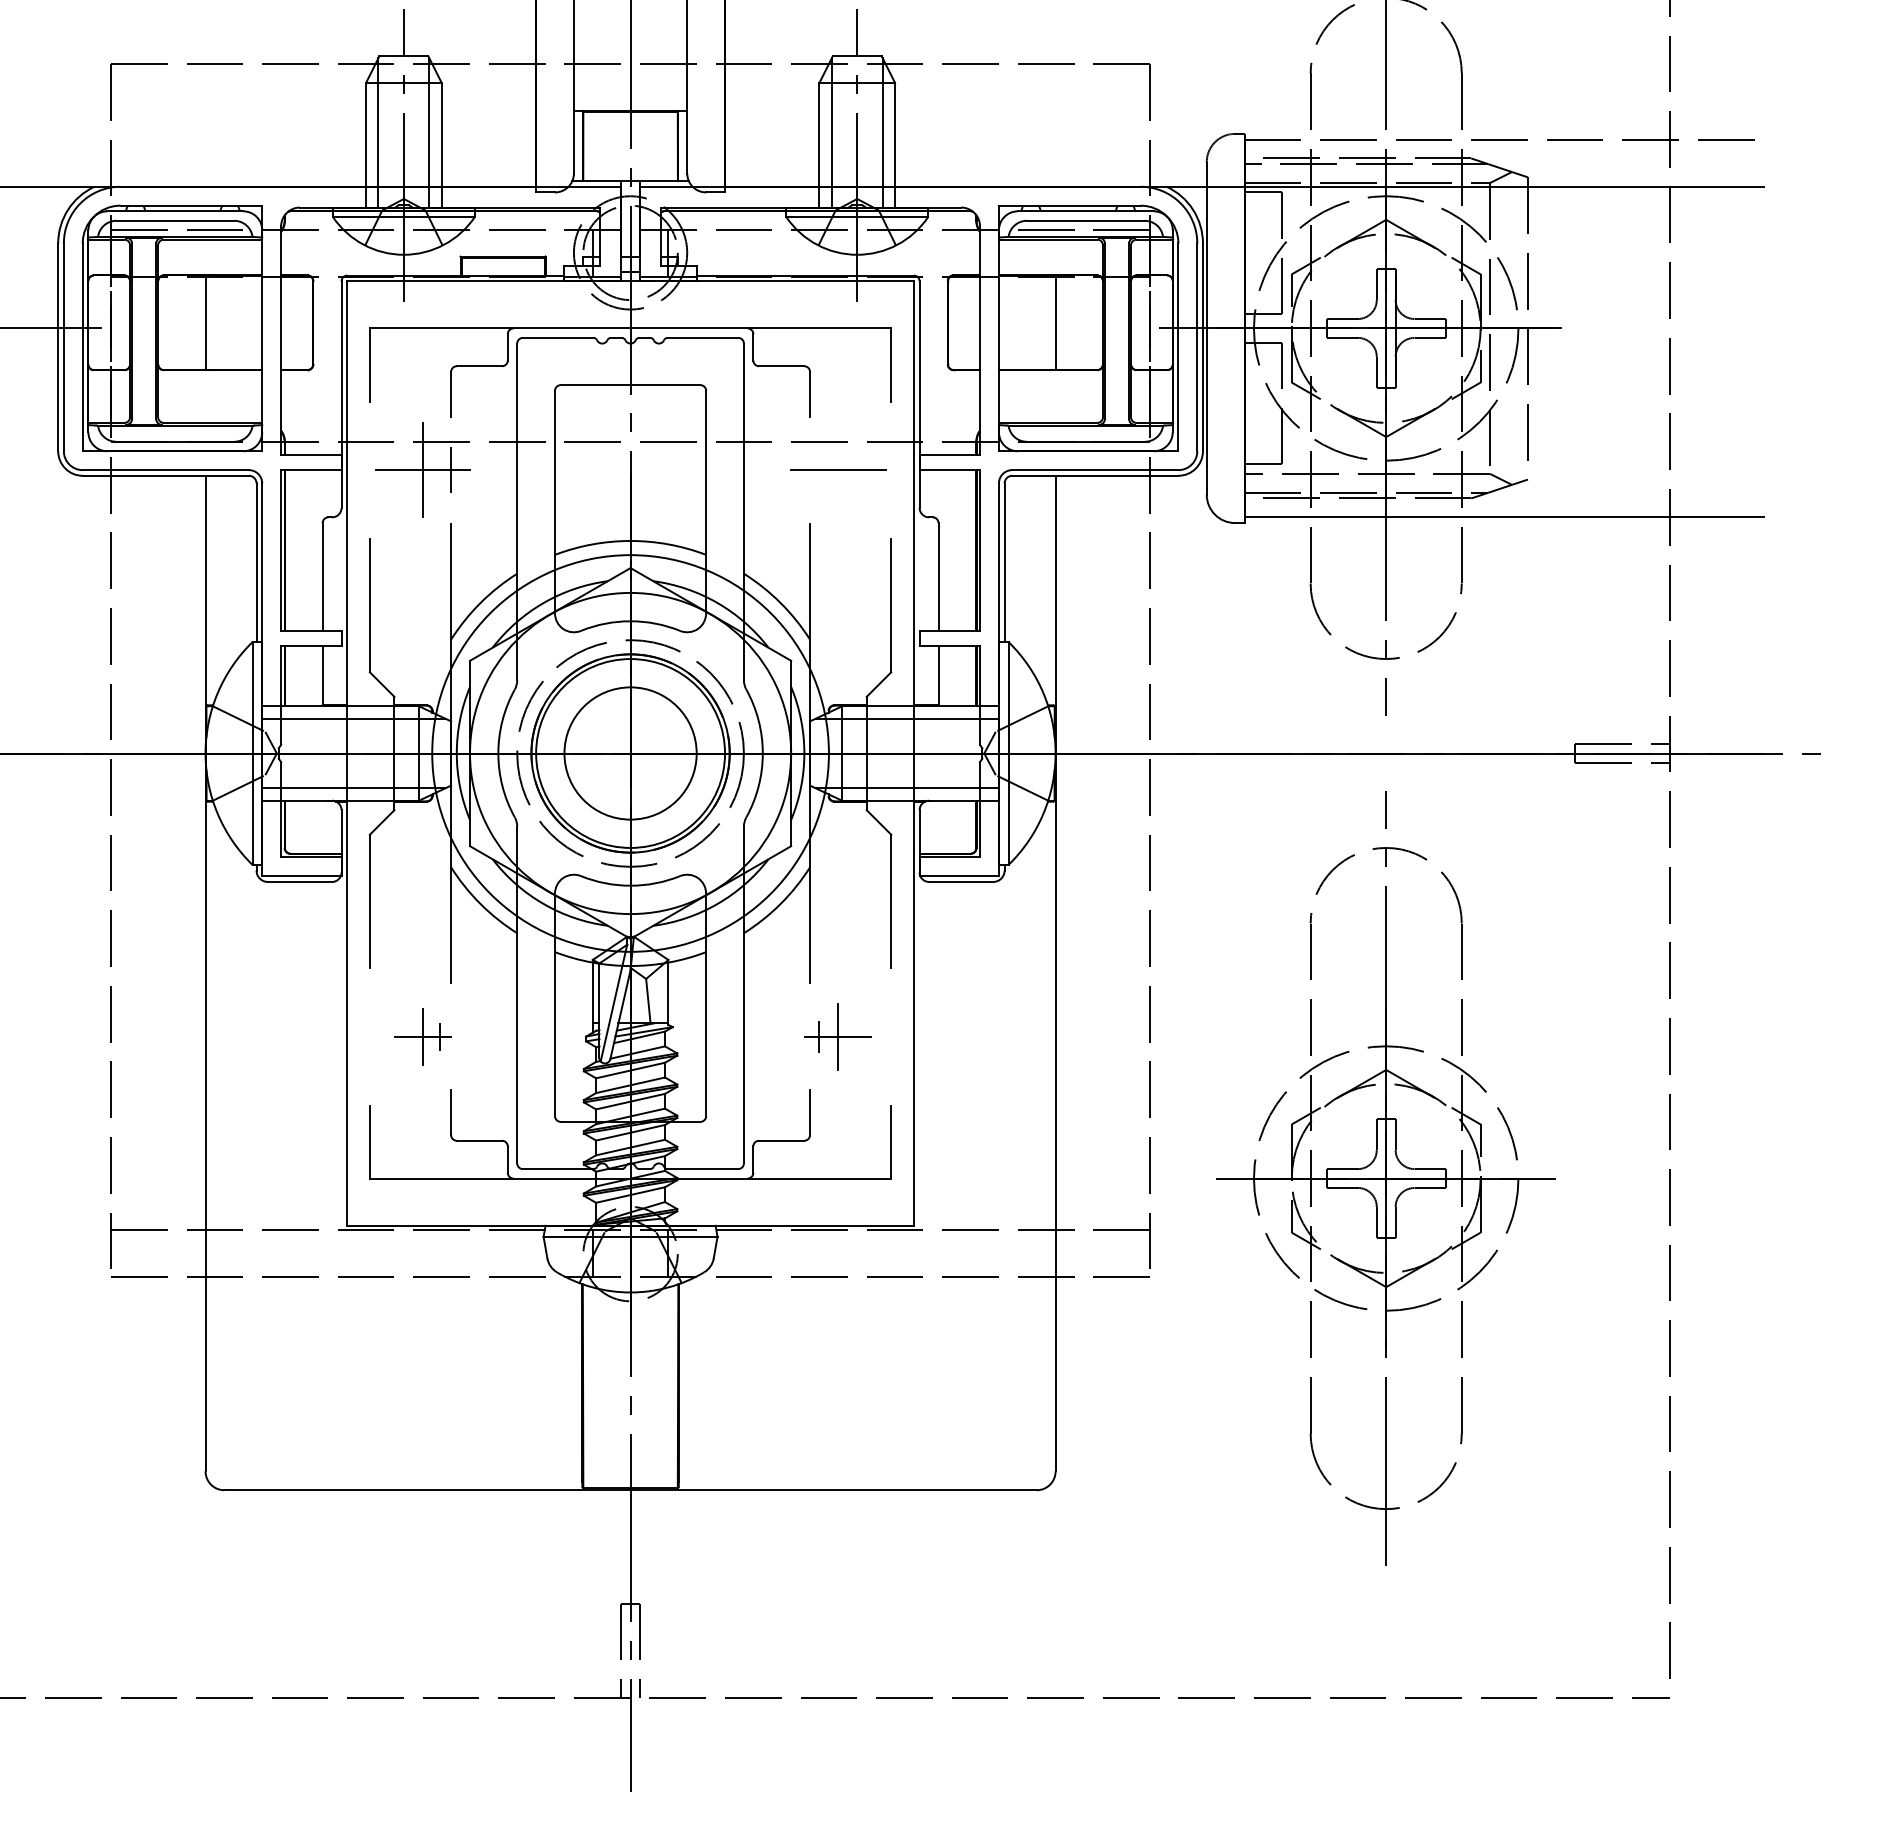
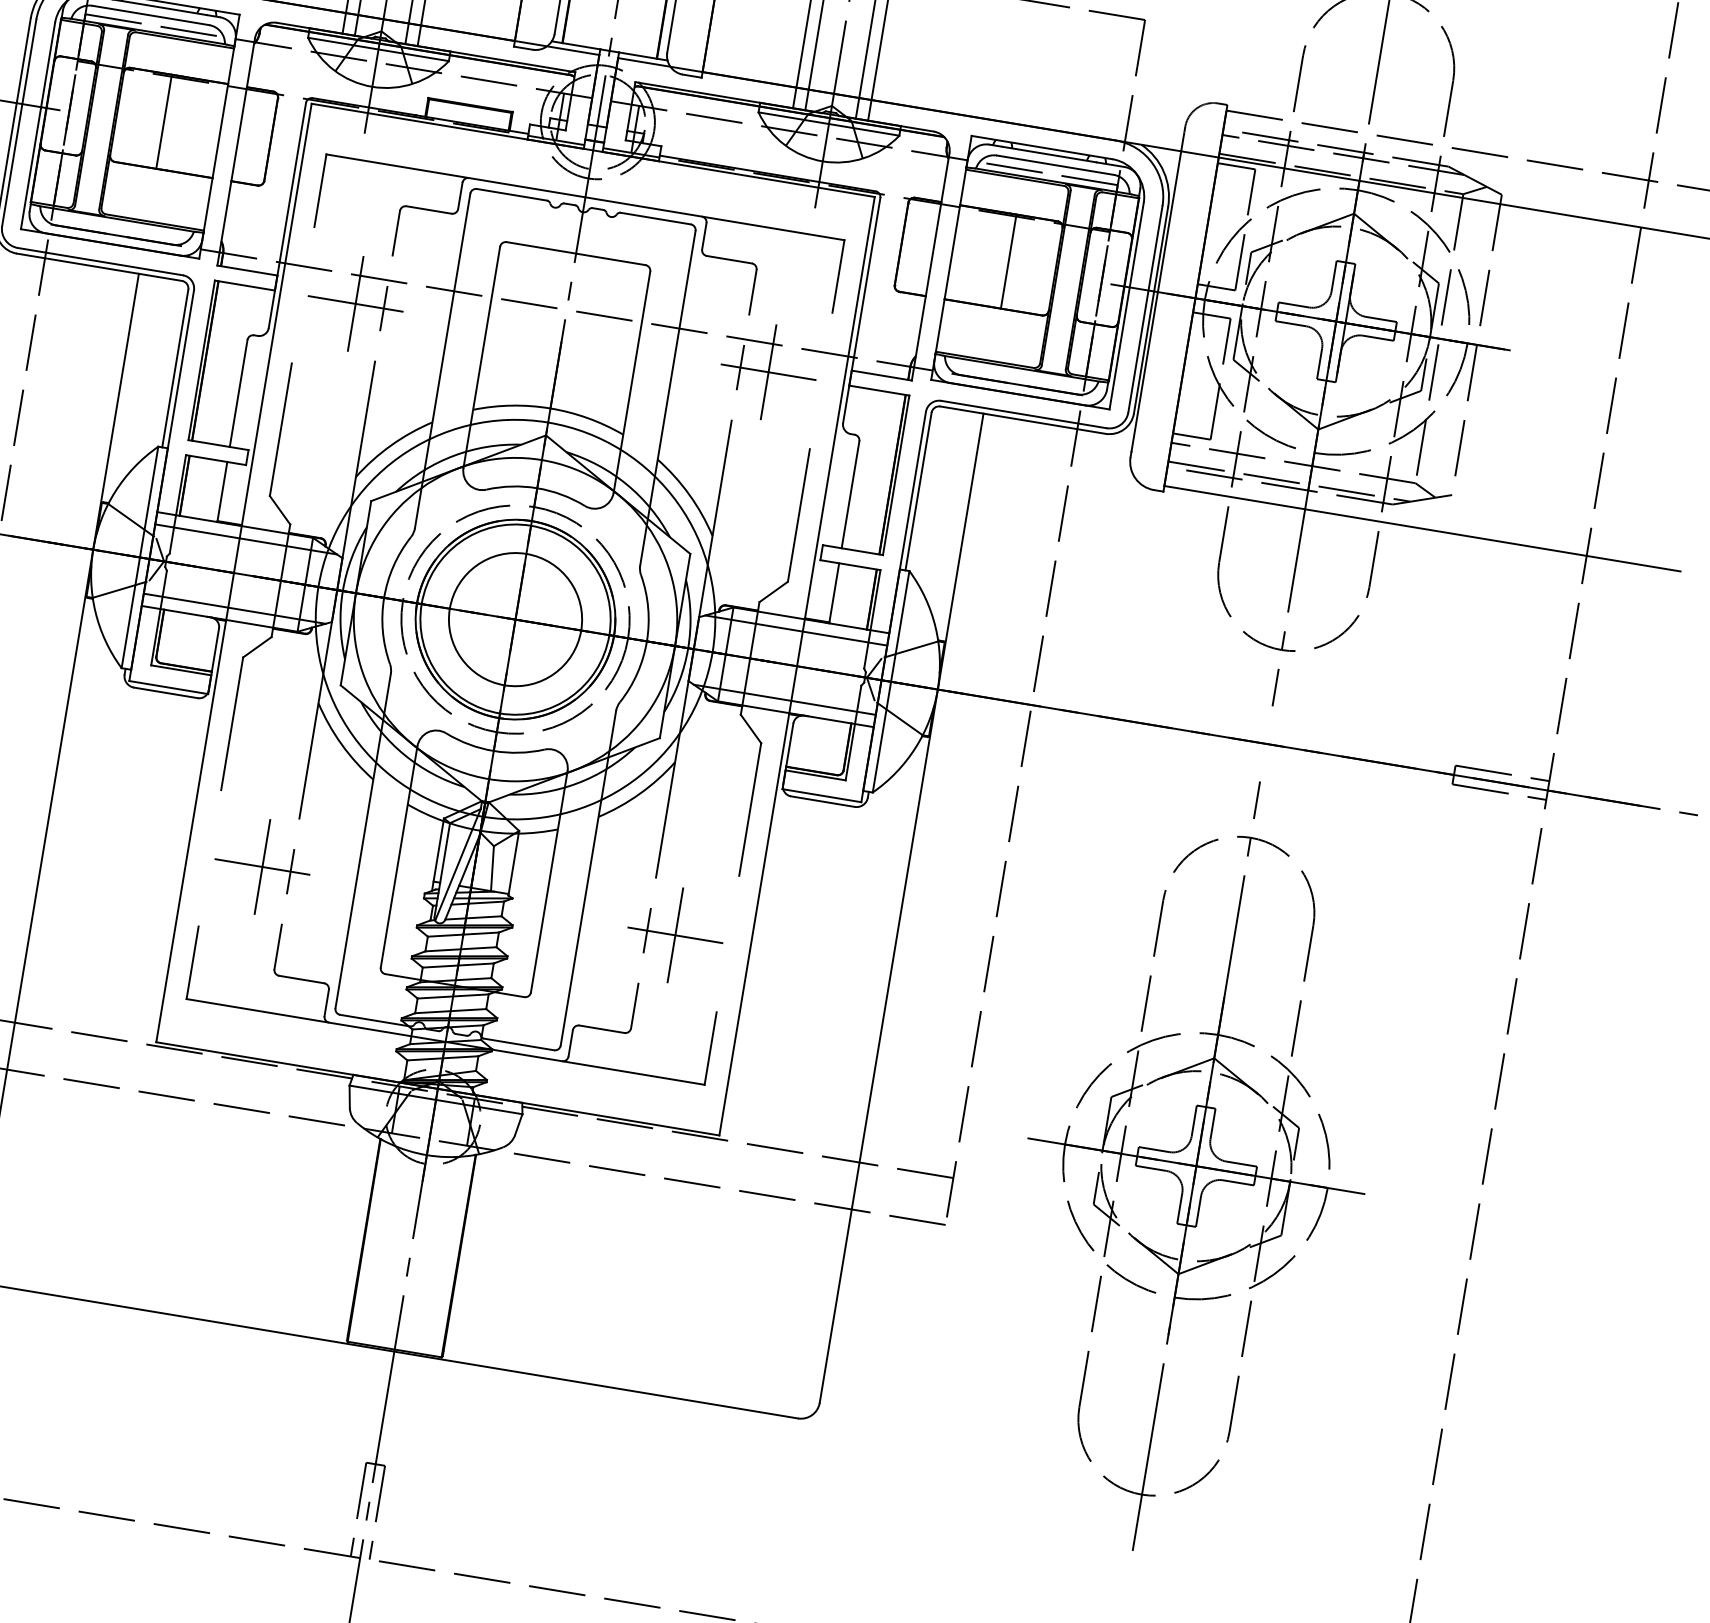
line: (810, 469) -> (741, 367), added
line: (838, 469) -> (768, 371), added
part: (422, 1036) -> (262, 866), size x1.67
part: (838, 1036) -> (675, 935), size x1.43

